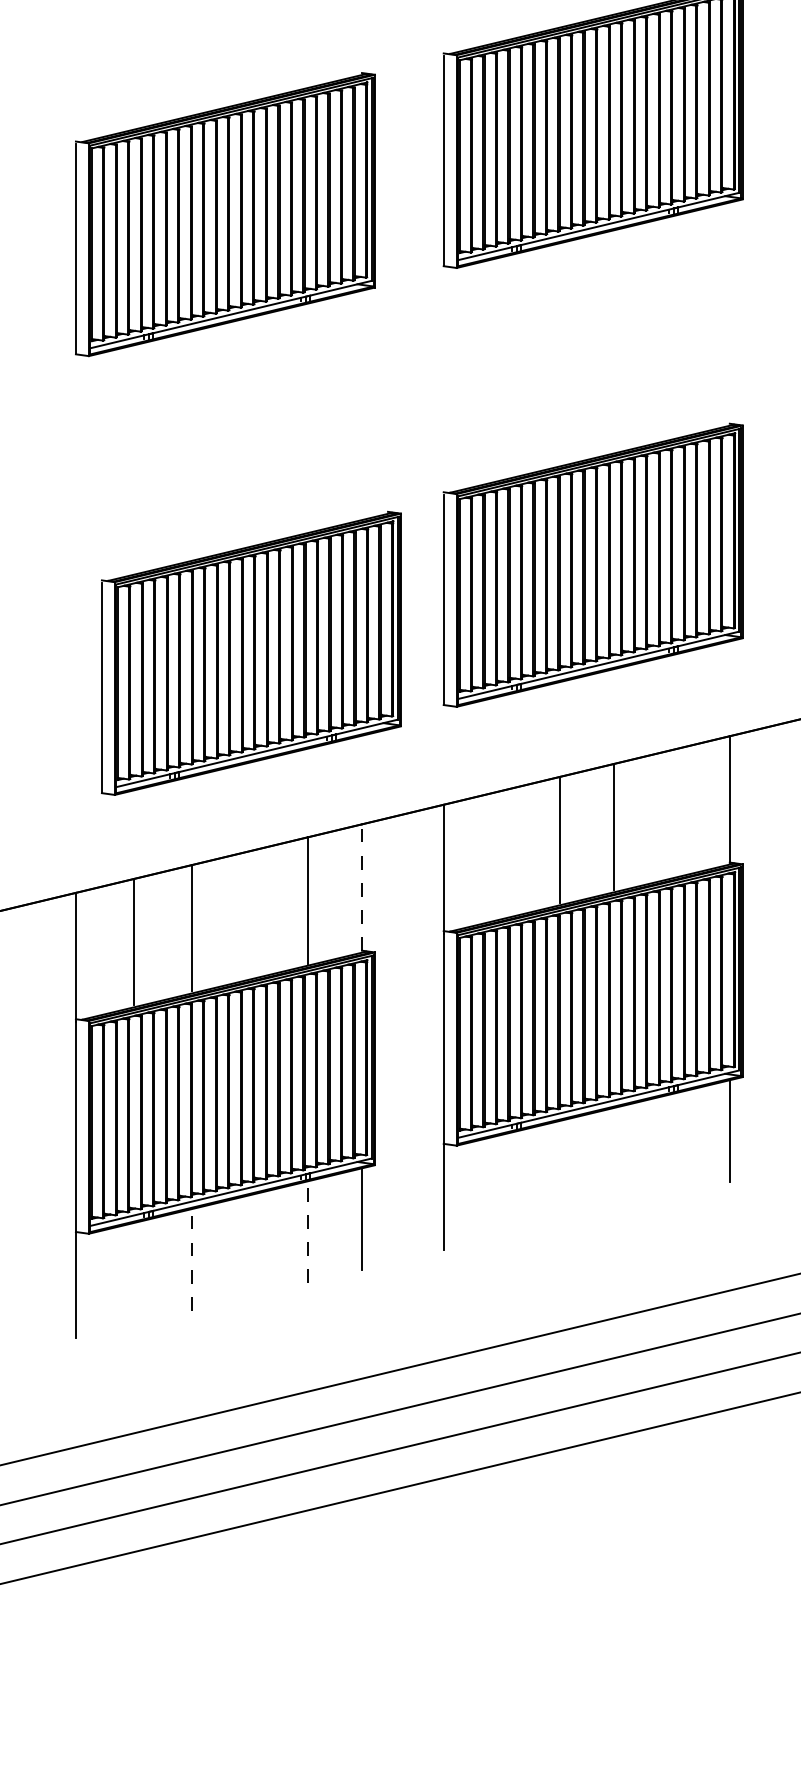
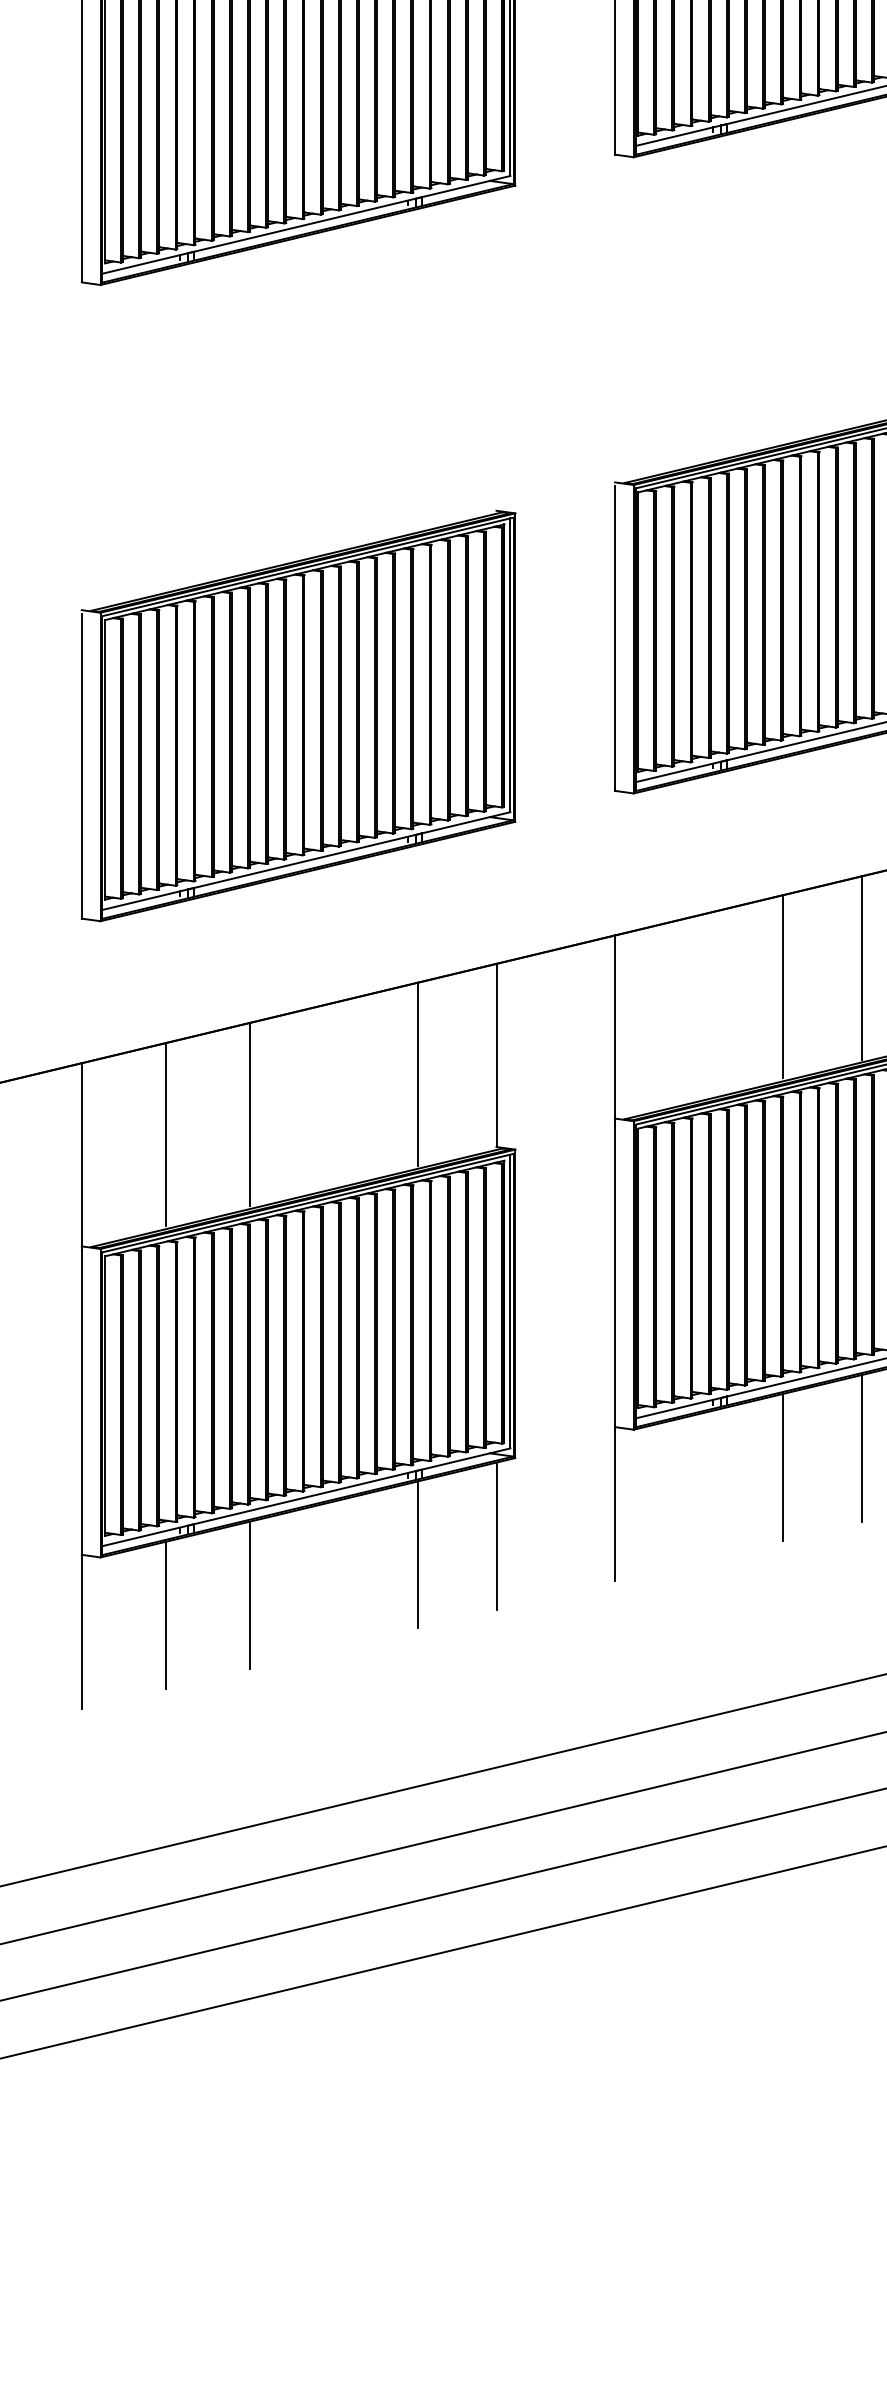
part: (251, 652) -> (298, 714), moved
line: (361, 887) -> (495, 1055), dashed -> solid
line: (613, 1158) -> (861, 1448), added
line: (559, 1171) -> (782, 1467), added
line: (308, 1232) -> (418, 1555), dashed -> solid
line: (191, 1259) -> (249, 1594), dashed -> solid
line: (133, 1273) -> (165, 1615), added

